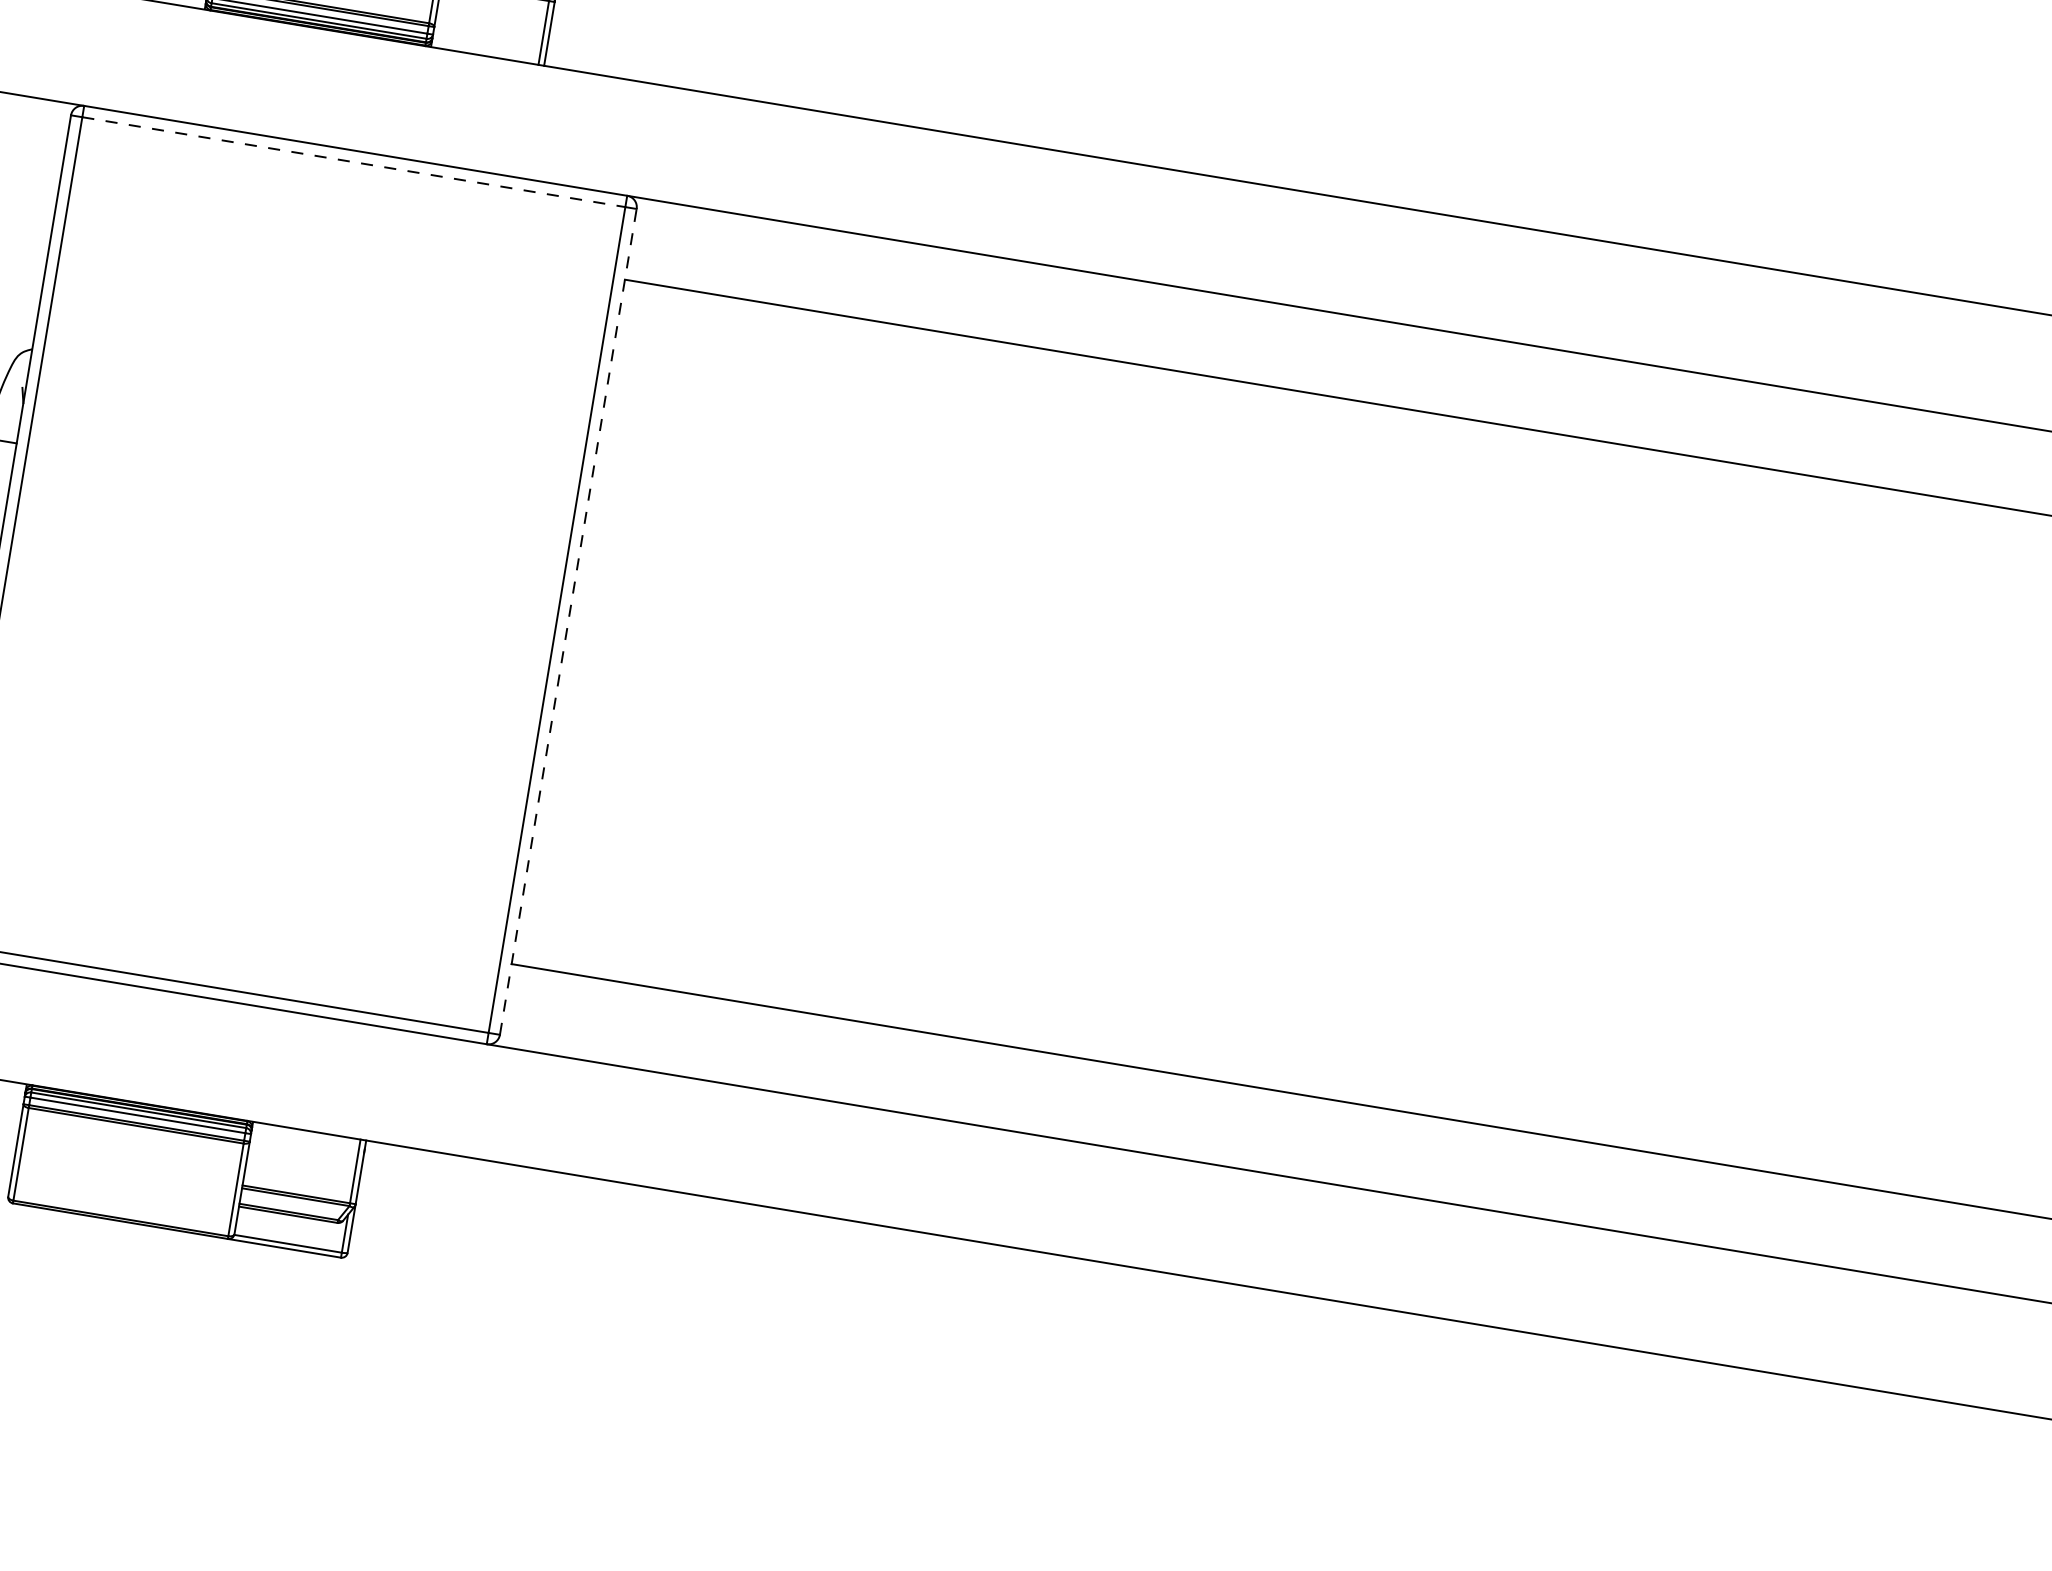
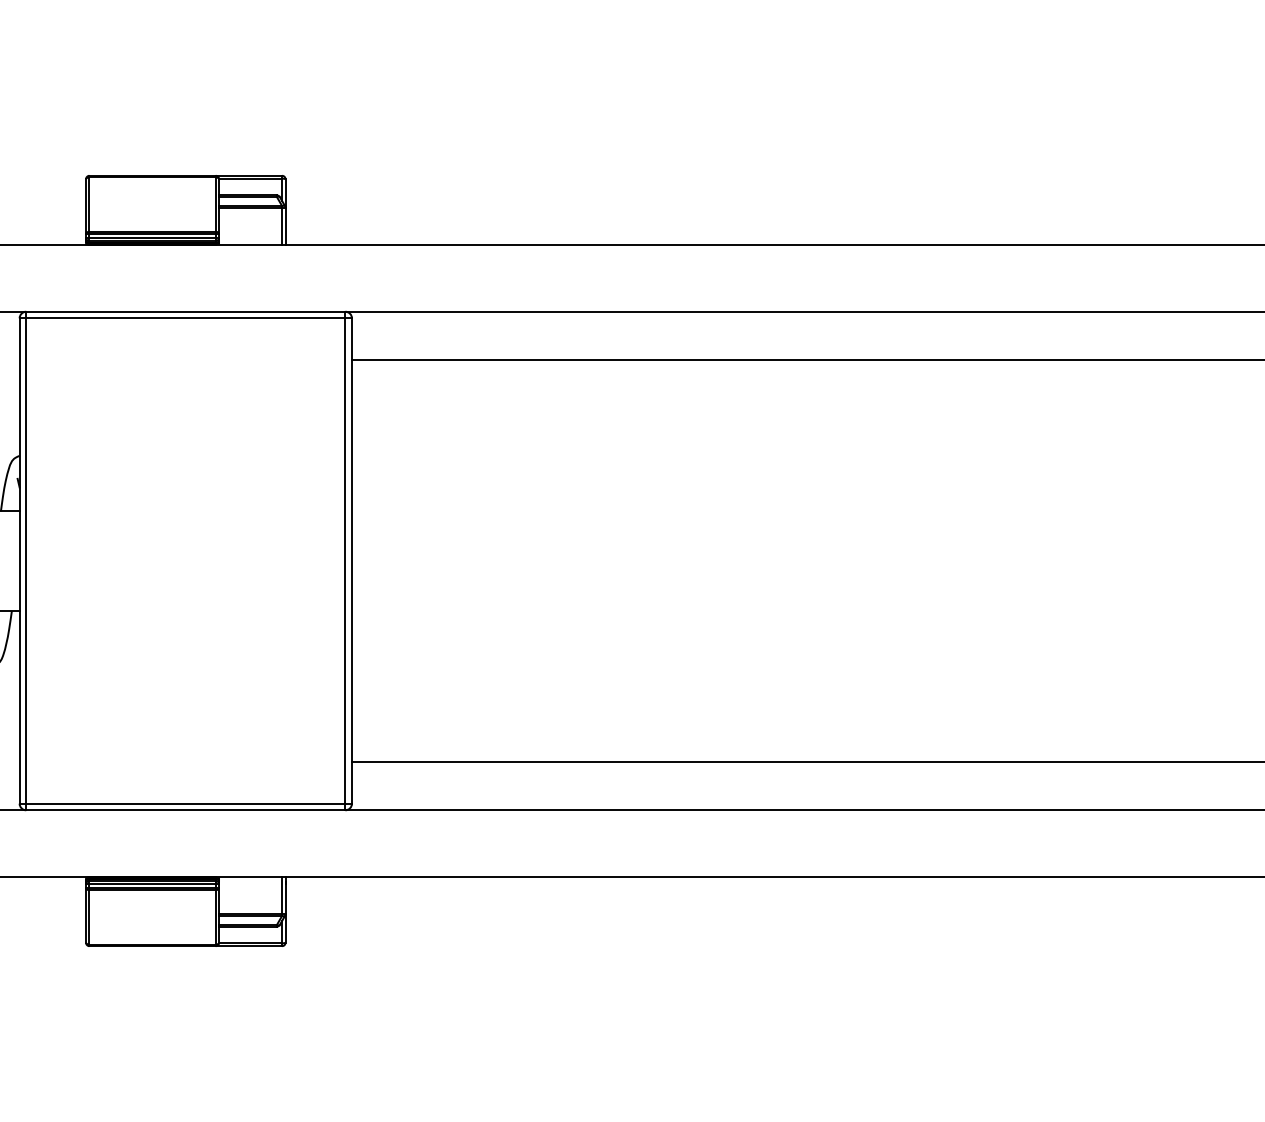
line: (353, 162) -> (185, 318), dashed -> solid
line: (567, 622) -> (351, 561), dashed -> solid

